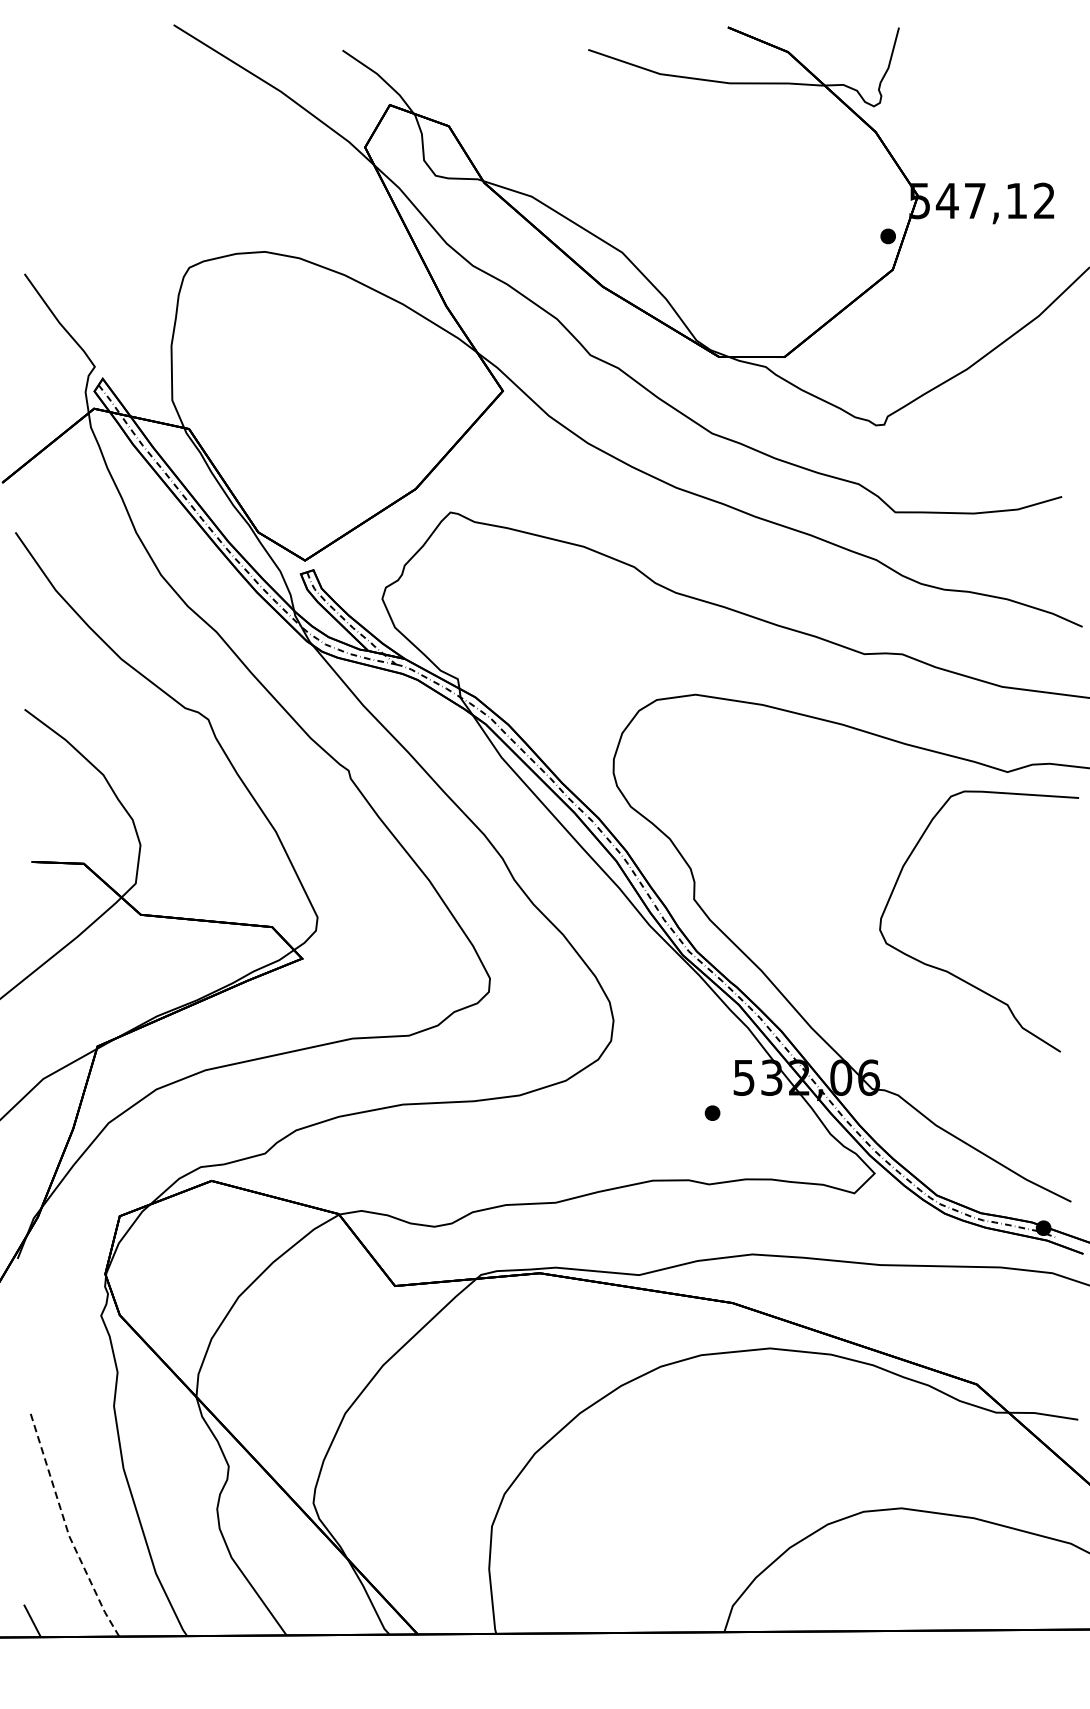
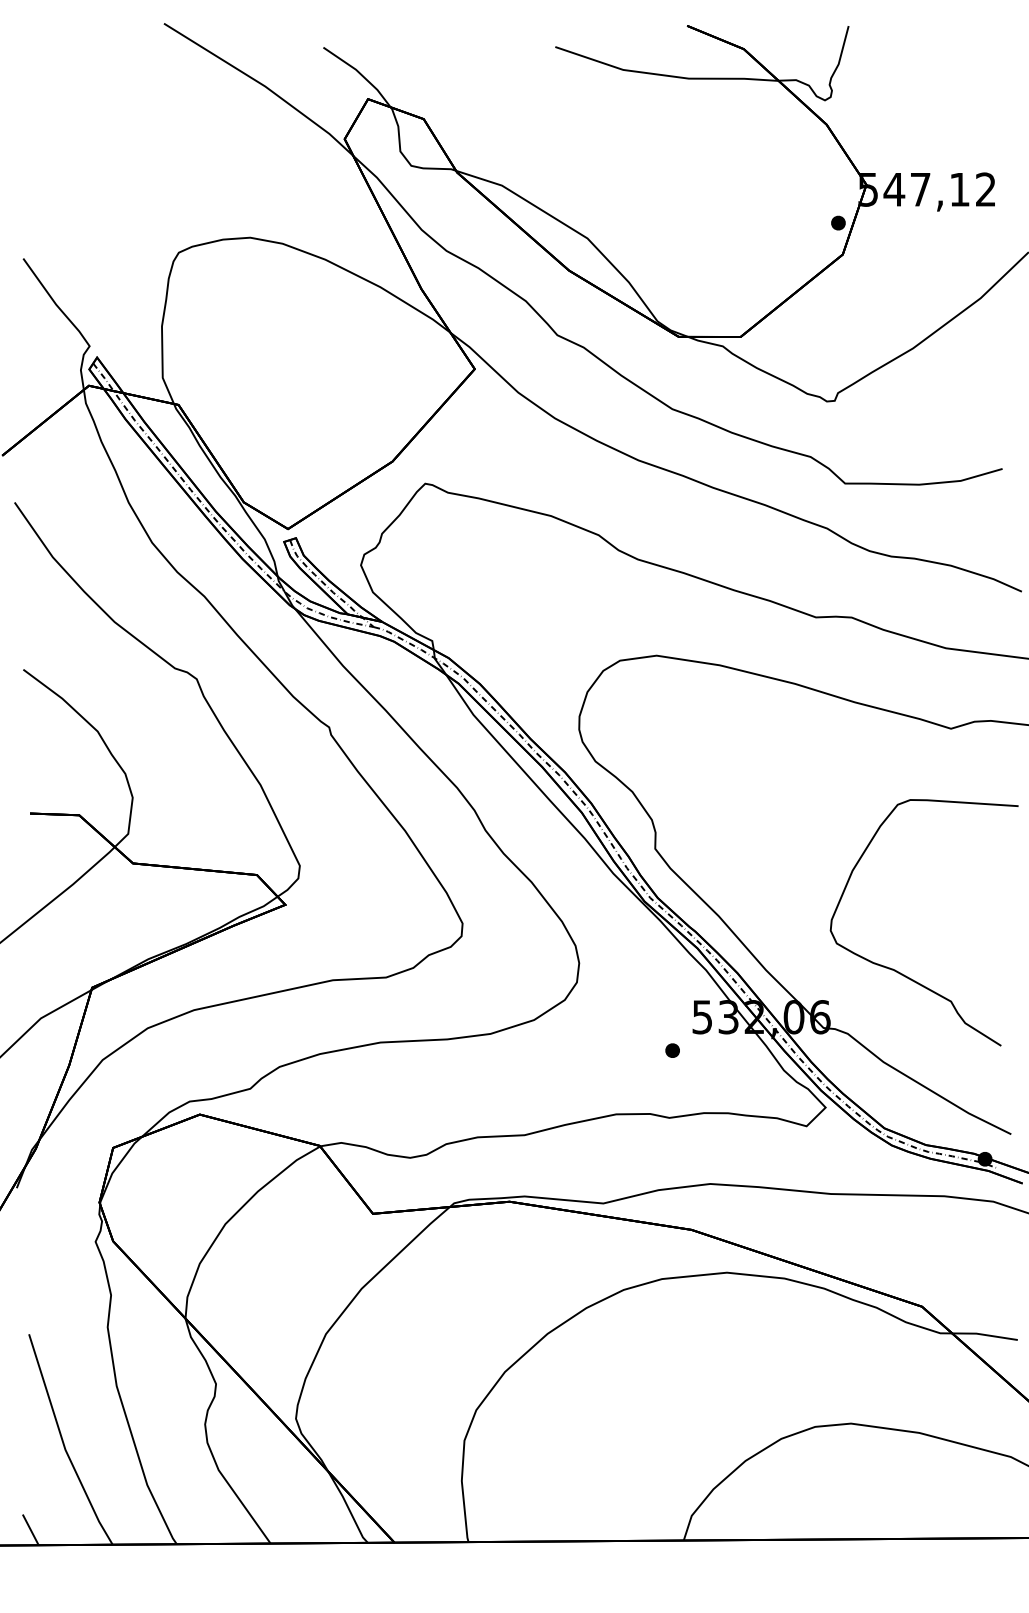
curve: (950, 972) -> (897, 970), moved
line: (67, 1529) -> (63, 1443), dashed -> solid

